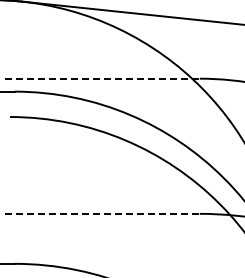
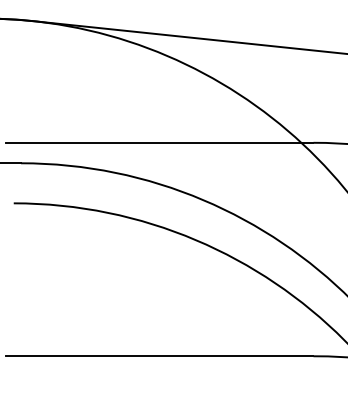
line: (103, 78) -> (161, 142), dashed -> solid
line: (103, 213) -> (161, 355), dashed -> solid

